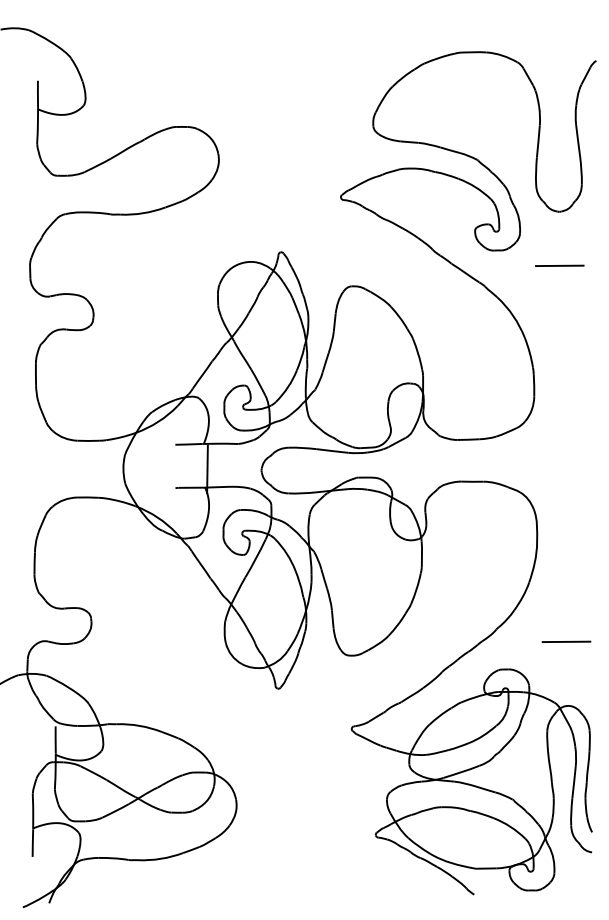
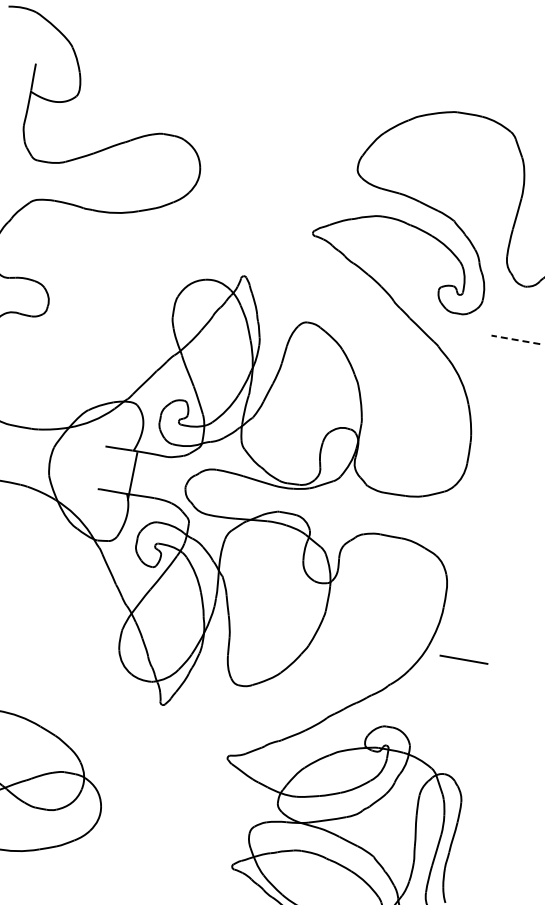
line: (559, 265) -> (515, 339), solid -> dashed
line: (566, 641) -> (464, 659), moved

